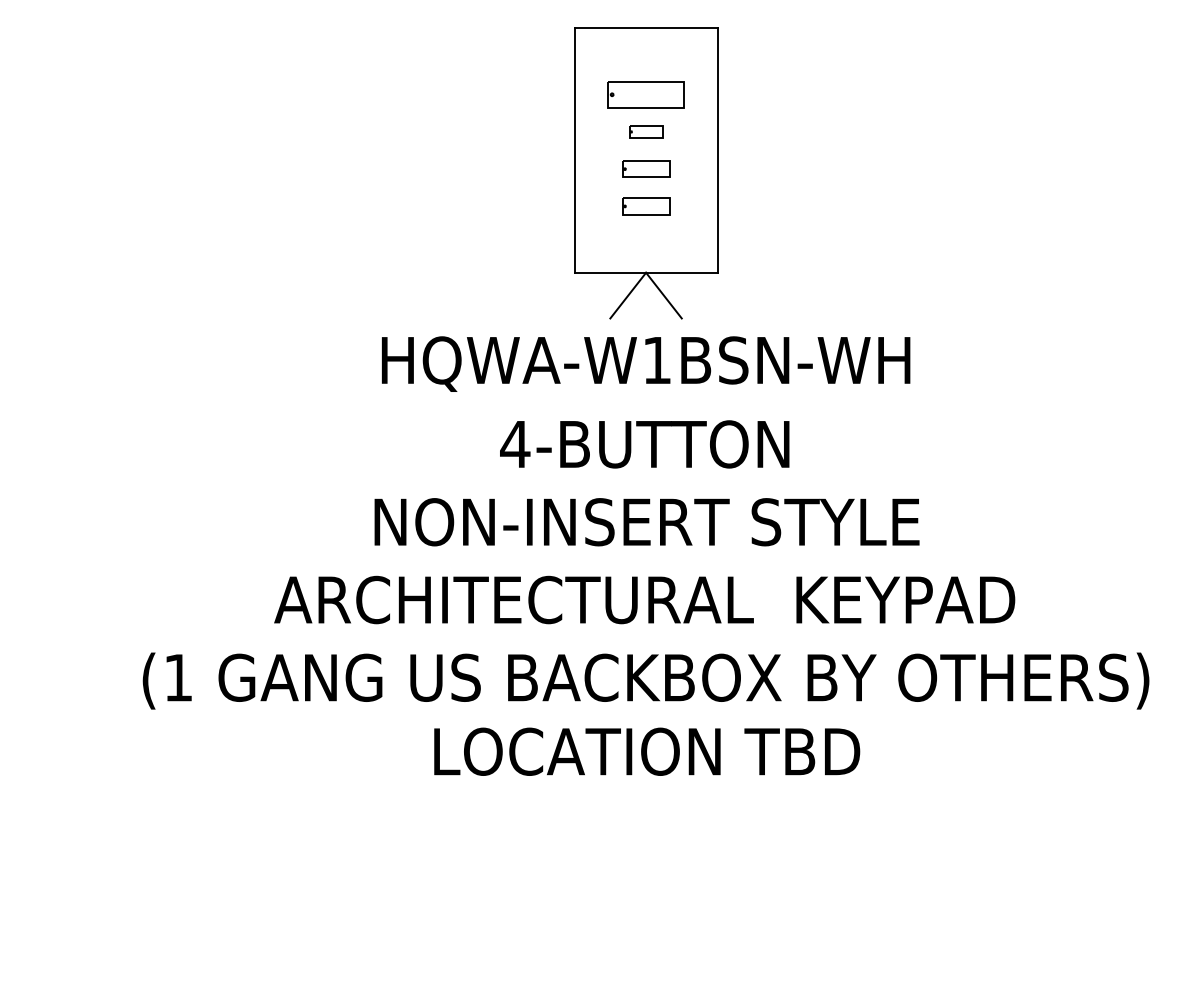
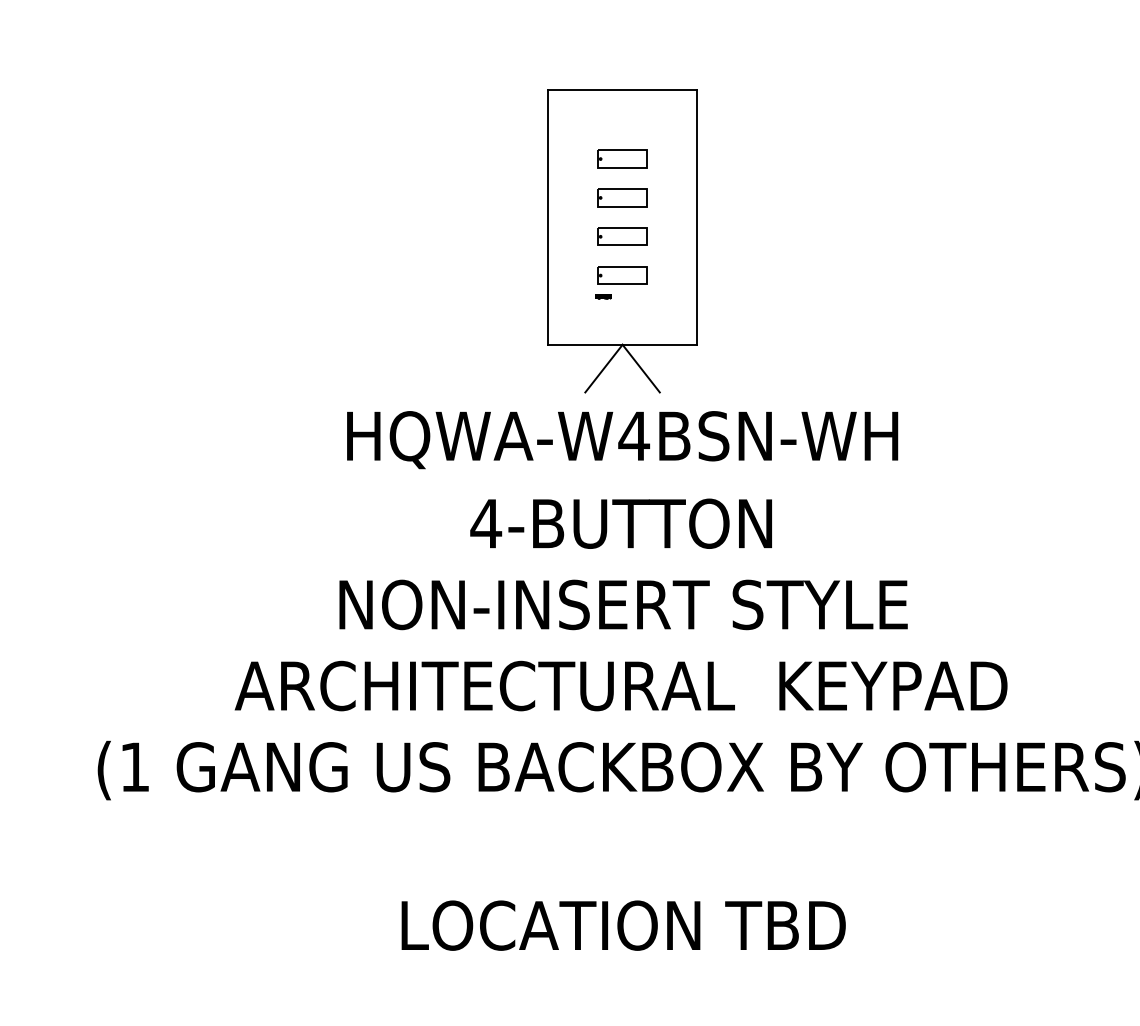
part: (646, 94) -> (623, 158), size x0.62
part: (646, 131) -> (623, 197), size x1.43
part: (627, 226) -> (603, 296), added
text: (656, 360) -> (633, 436), HQWA-W1BSN-WH -> HQWA-W4BSN-WH
text: (647, 751) -> (624, 925), moved

